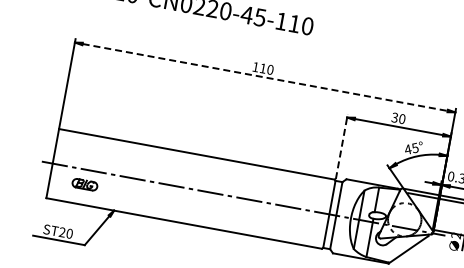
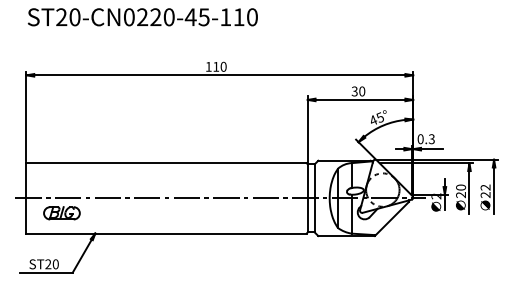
line: (264, 77) -> (219, 75), dashed -> solid
line: (341, 145) -> (307, 128), dashed -> solid
part: (84, 184) -> (61, 213), size x1.43

